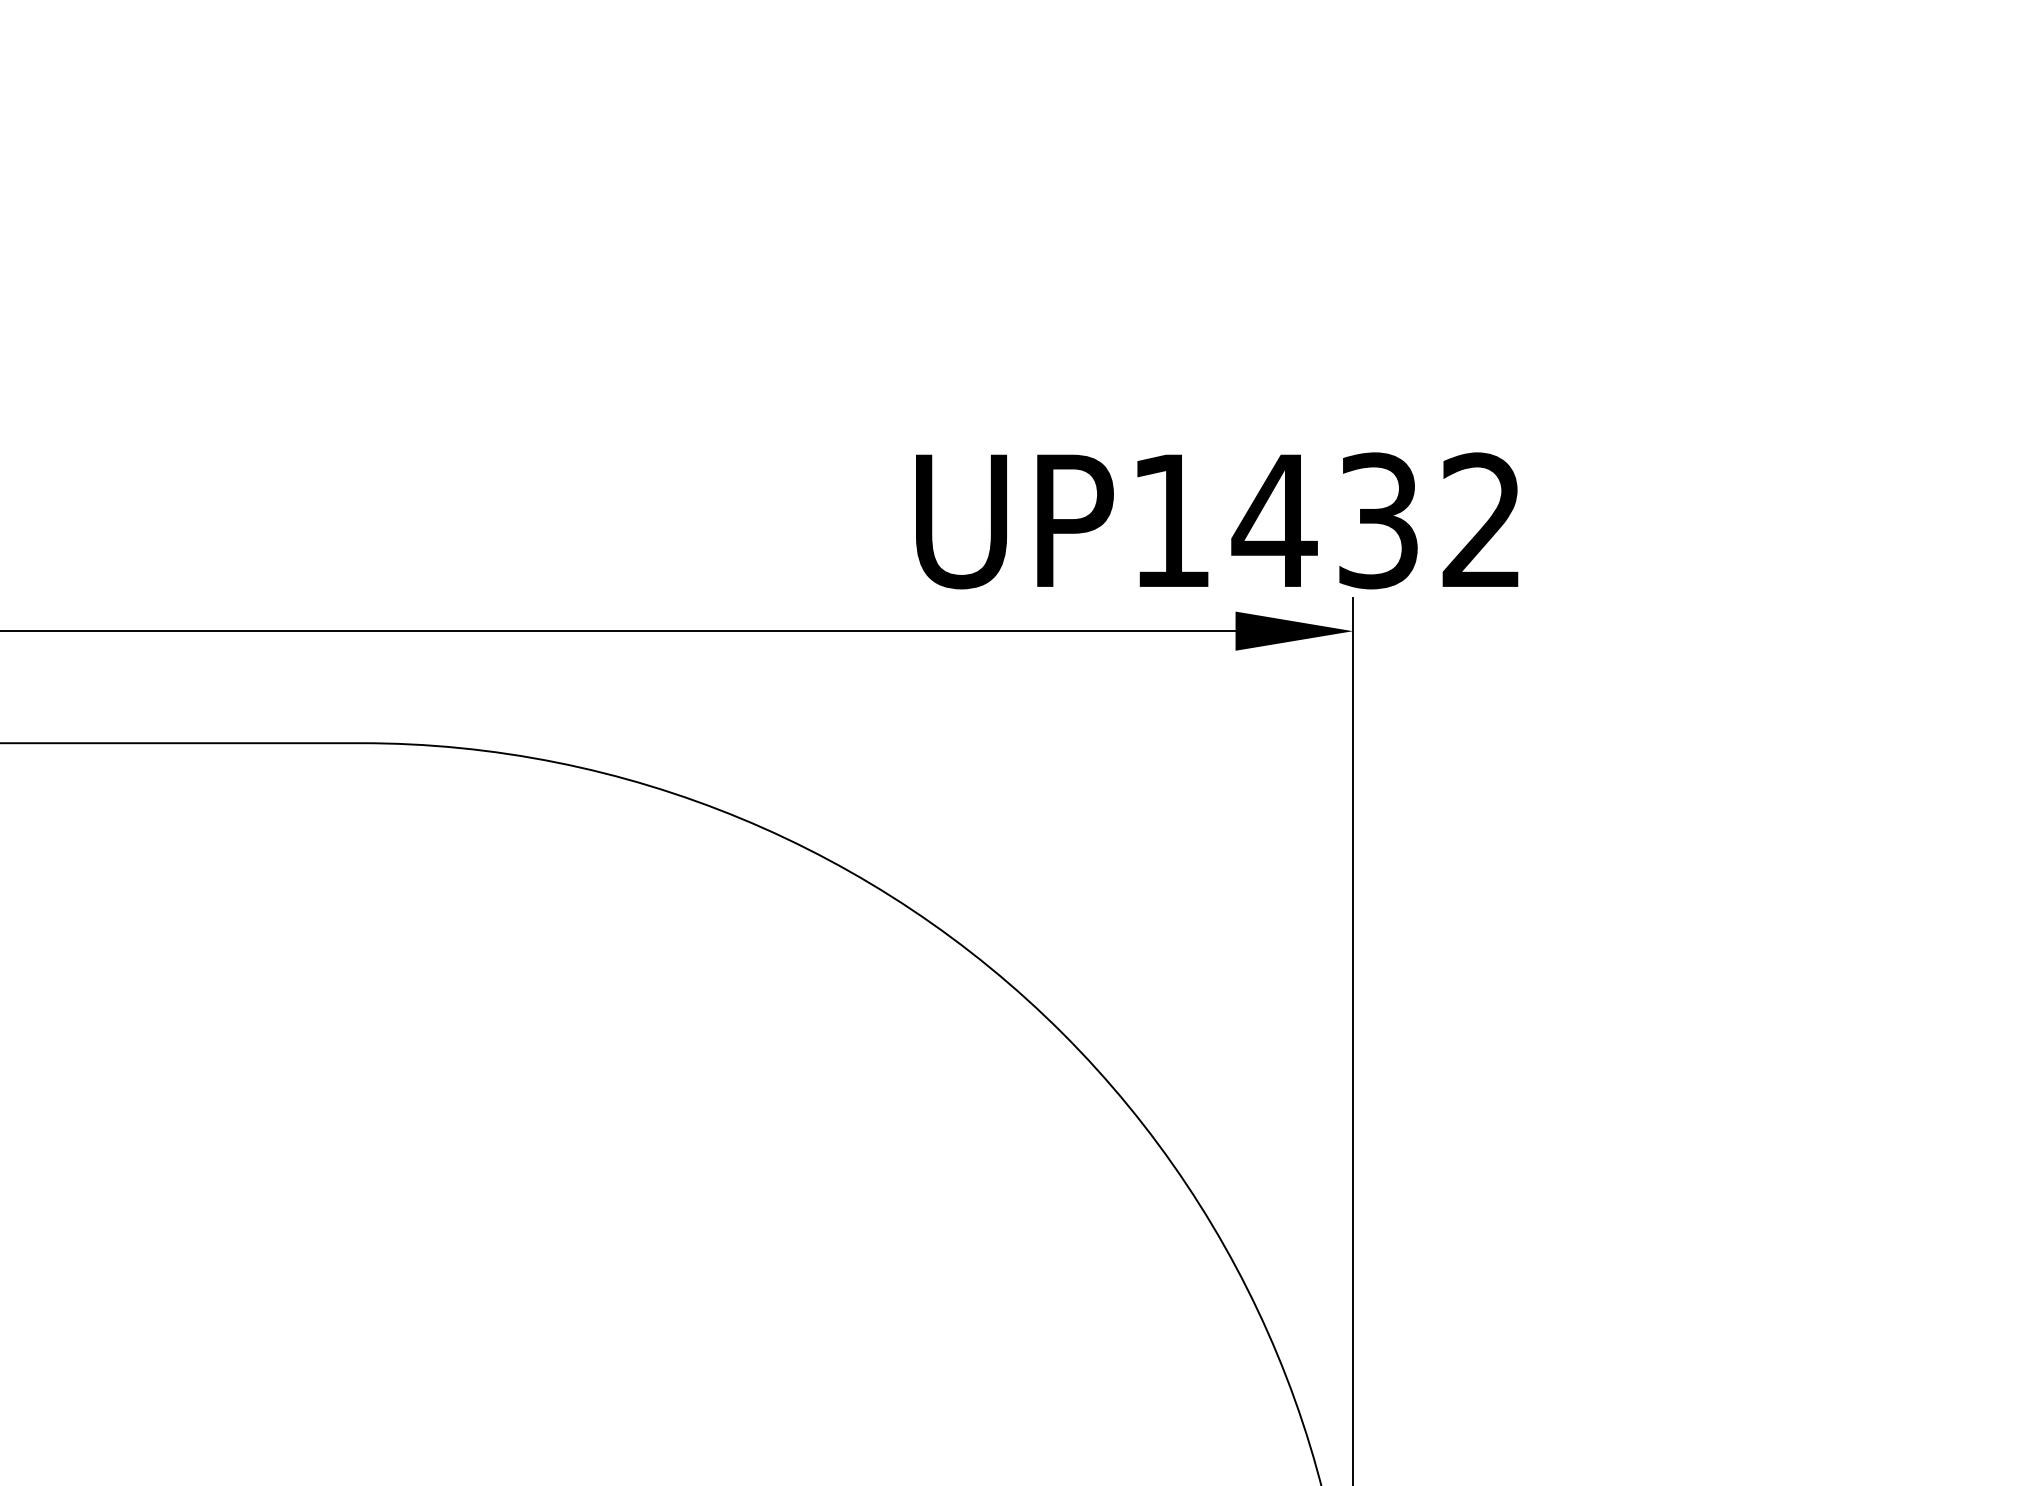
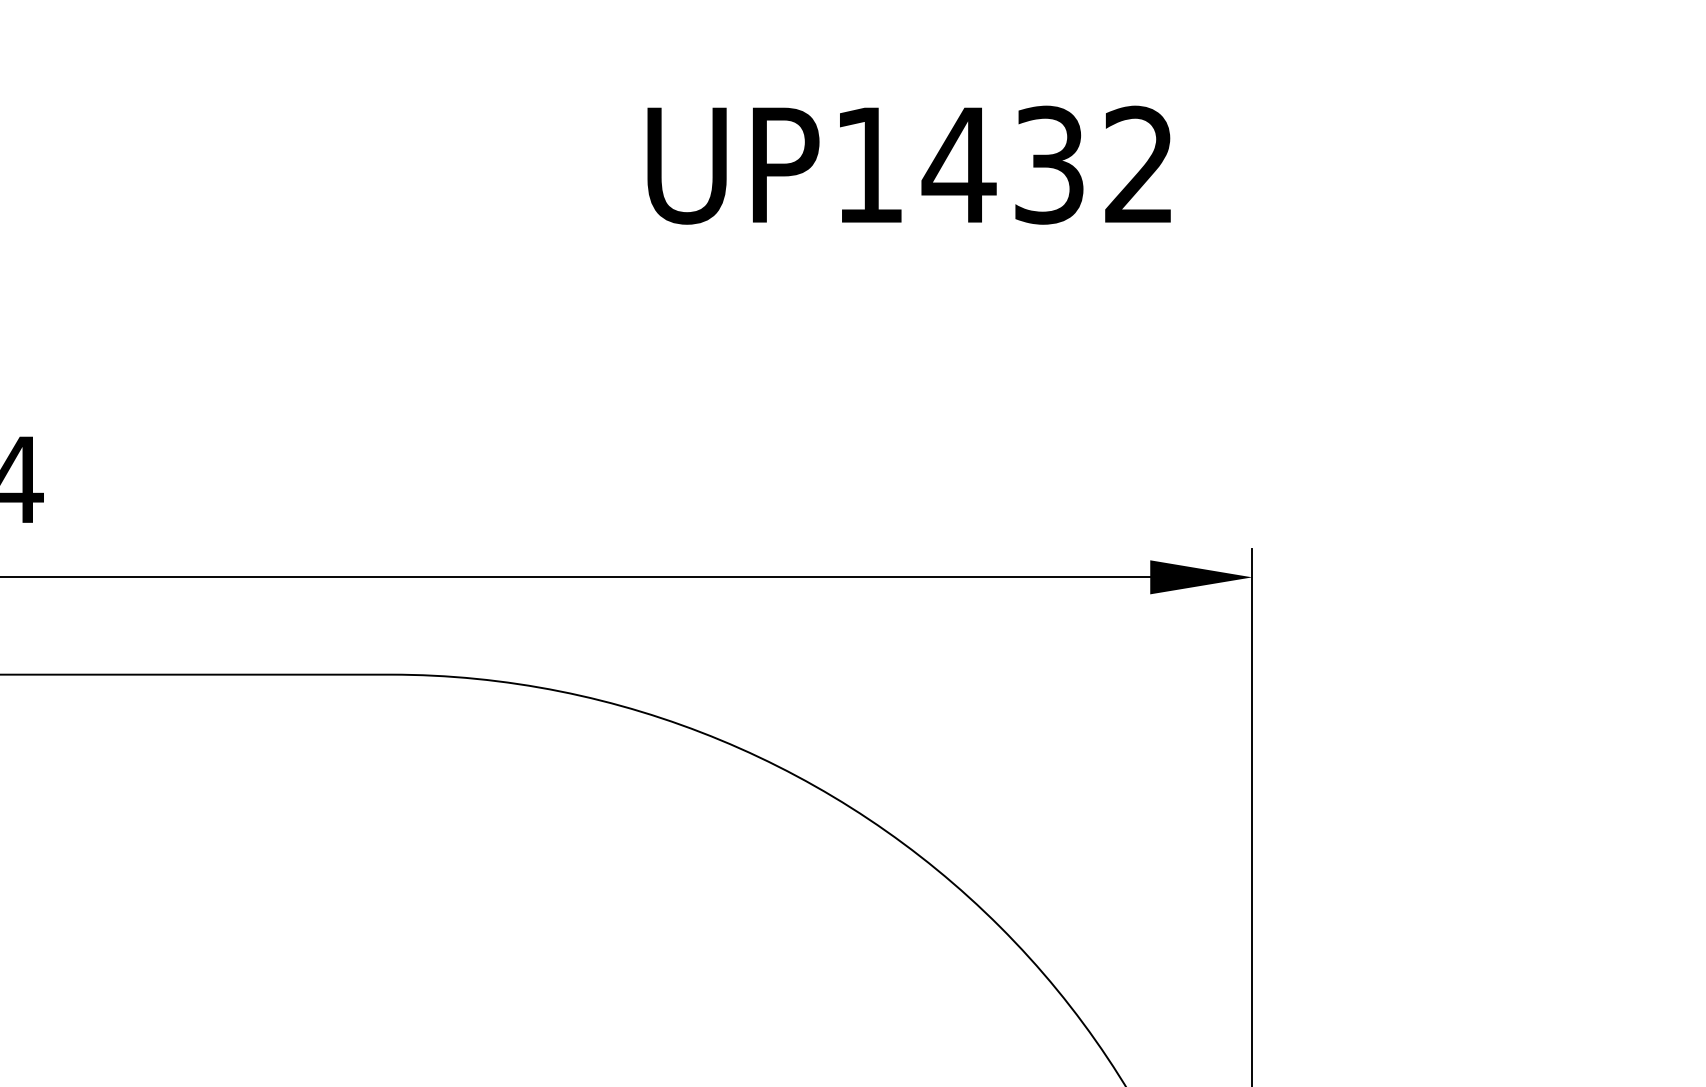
text: (1217, 520) -> (909, 164), moved

